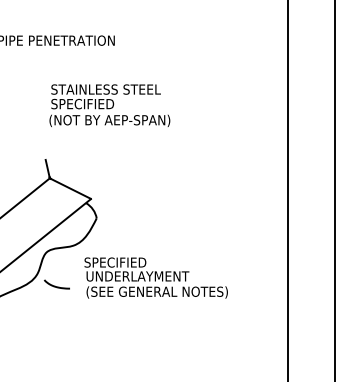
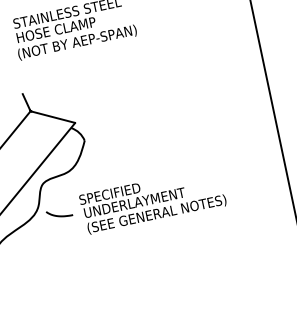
text: (91, 103) -> (55, 29), SPECIFIED -> HOSE CLAMP
text: (155, 277) -> (152, 200), moved

